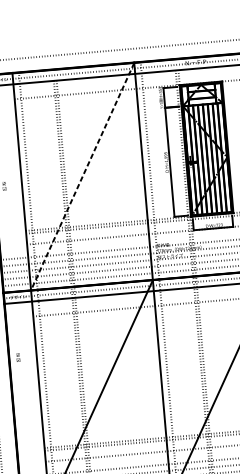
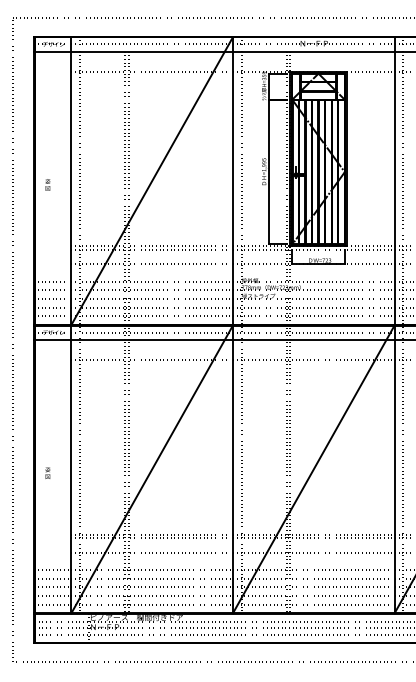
line: (82, 176) -> (151, 181), dashed -> solid
text: (17, 357) -> (47, 472), moved

